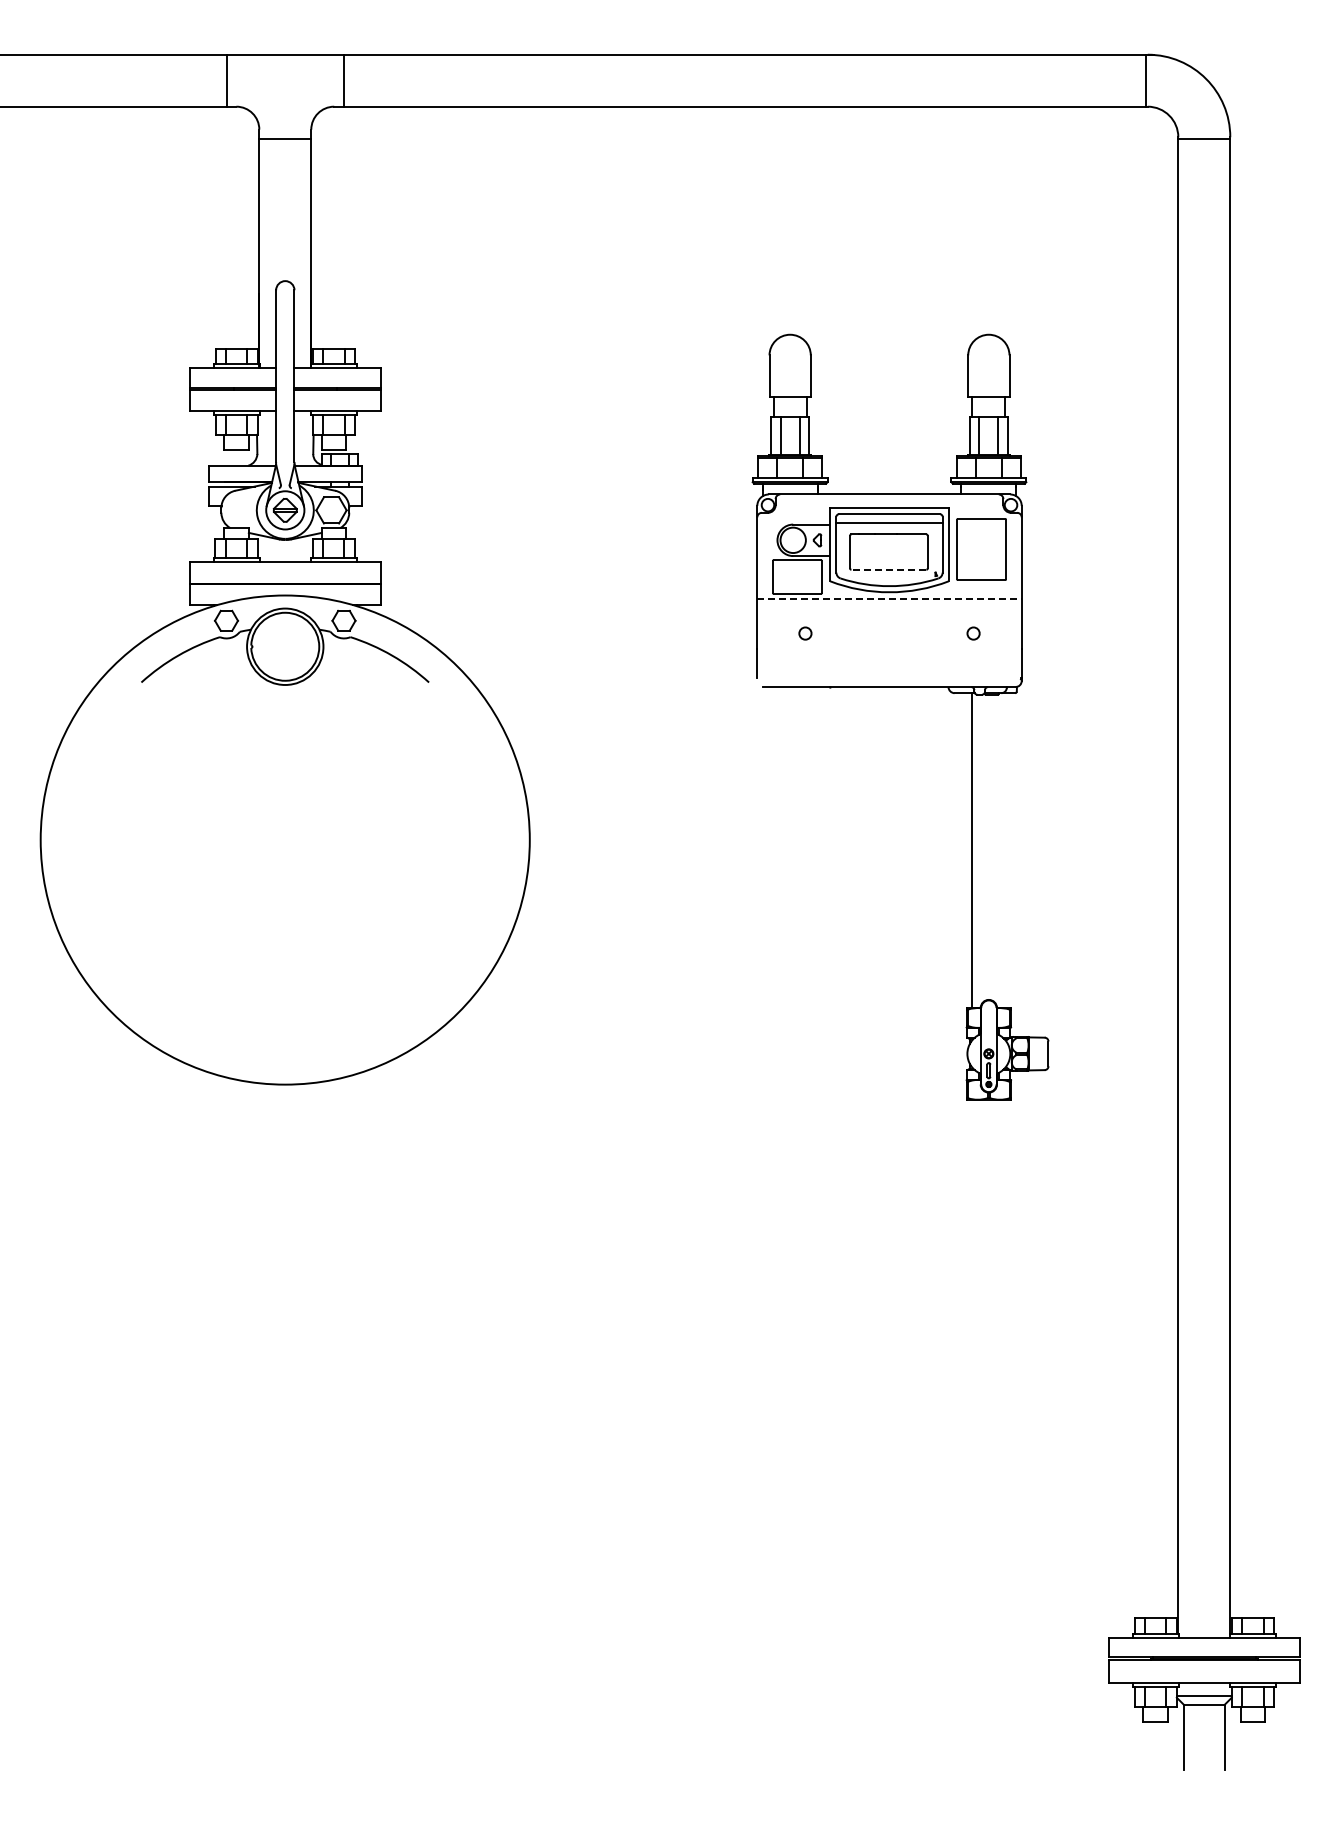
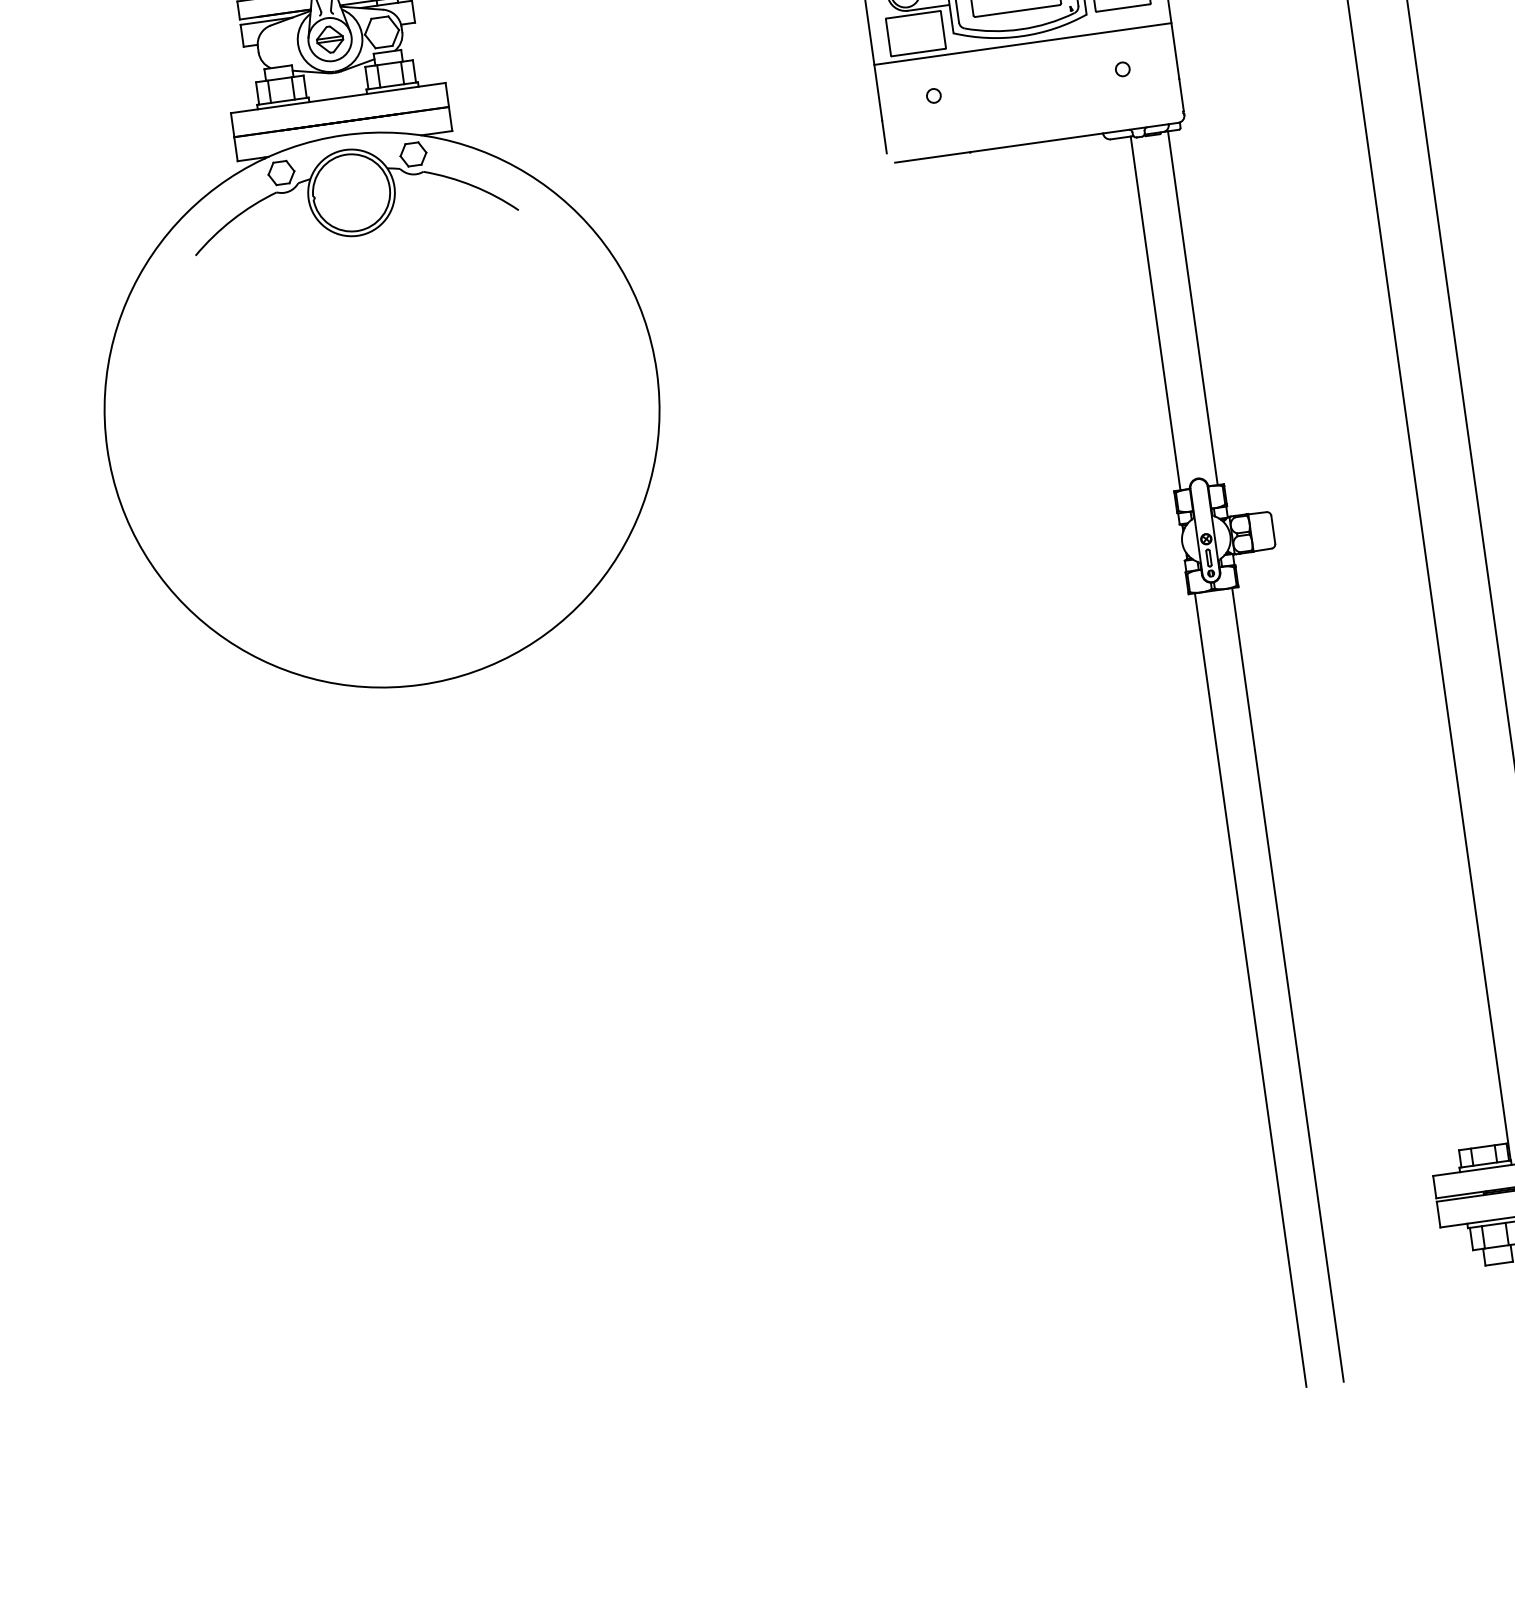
line: (888, 569) -> (1017, 10), dashed -> solid
line: (890, 599) -> (1024, 44), dashed -> solid
line: (1005, 850) -> (1192, 308), added
line: (972, 1452) -> (1250, 989), added
line: (1005, 1452) -> (1287, 984), added

